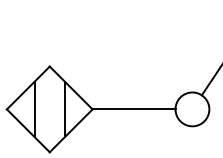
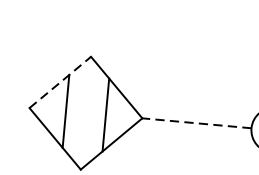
line: (28, 87) -> (60, 81), solid -> dashed
line: (133, 109) -> (196, 123), solid -> dashed

